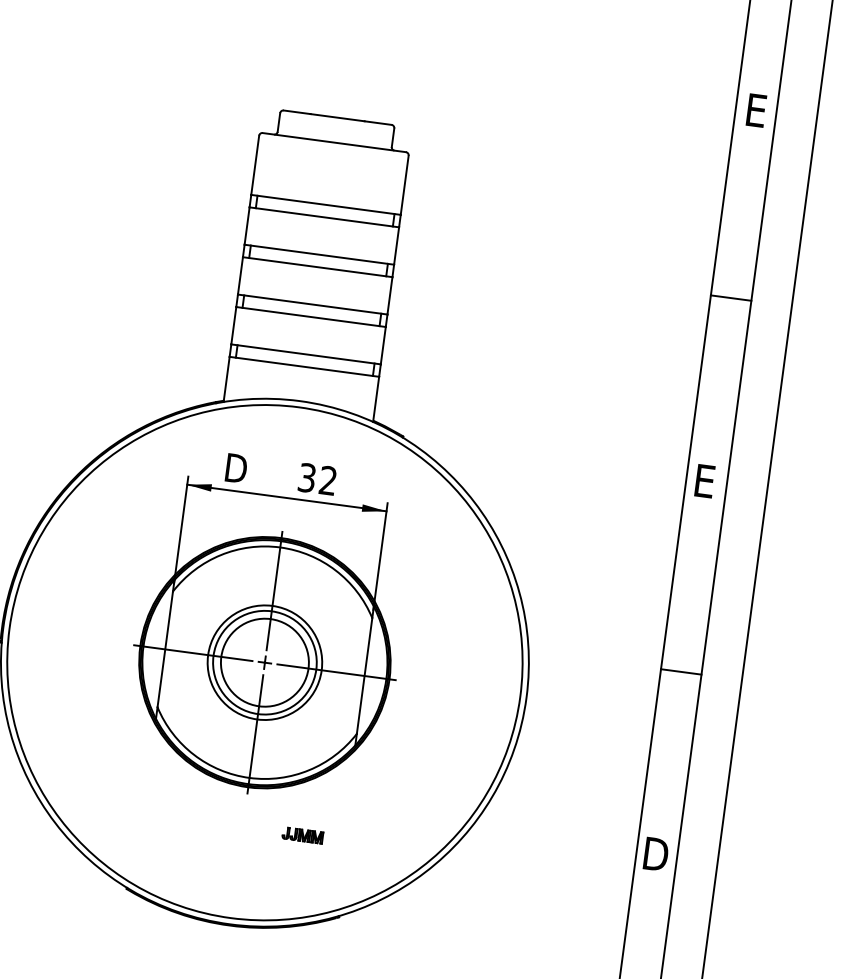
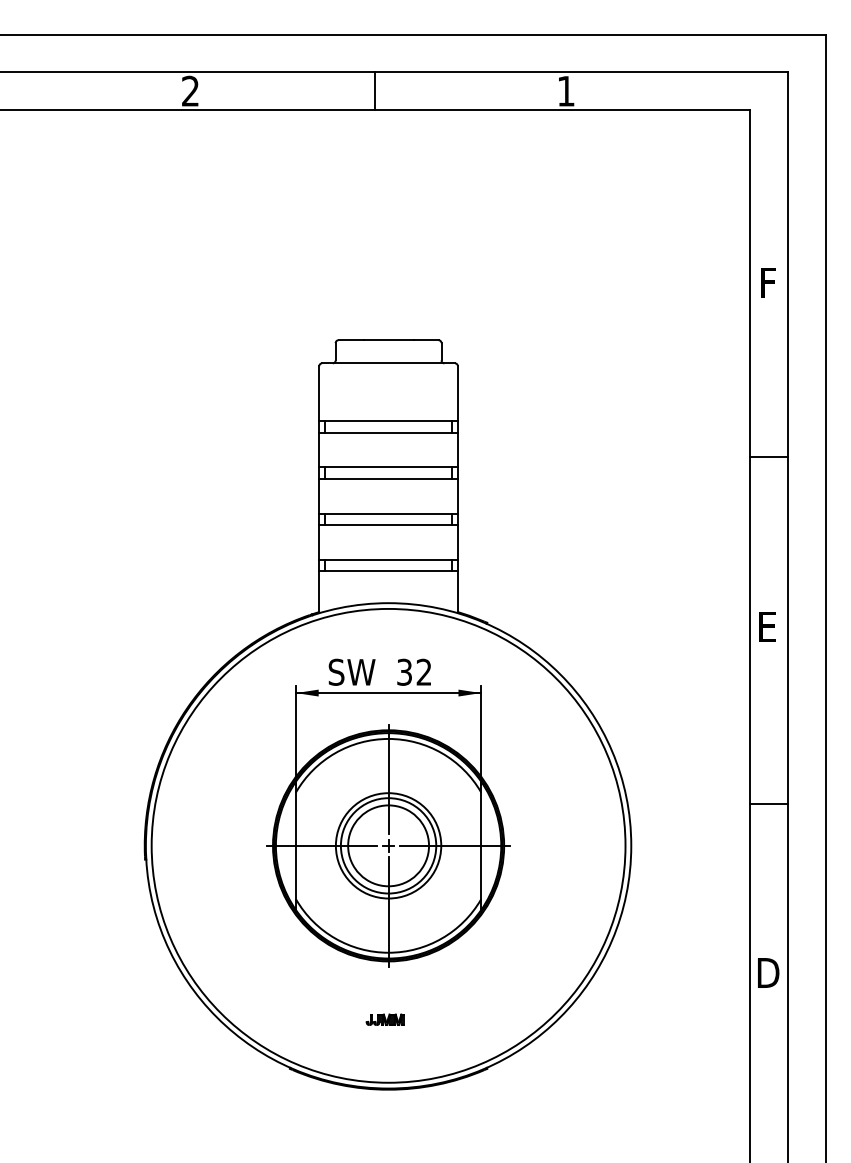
text: (758, 110) -> (771, 282), E -> F
text: (250, 469) -> (351, 671), D -> SW
part: (302, 835) -> (384, 1019), moved

